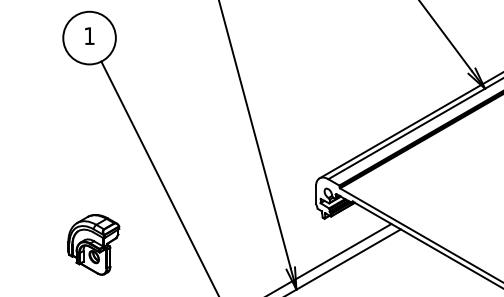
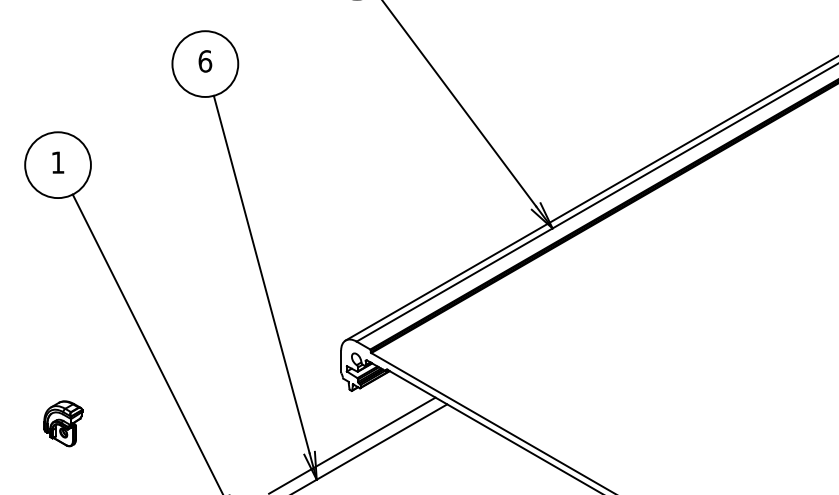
part: (93, 244) -> (63, 423), size x0.6

